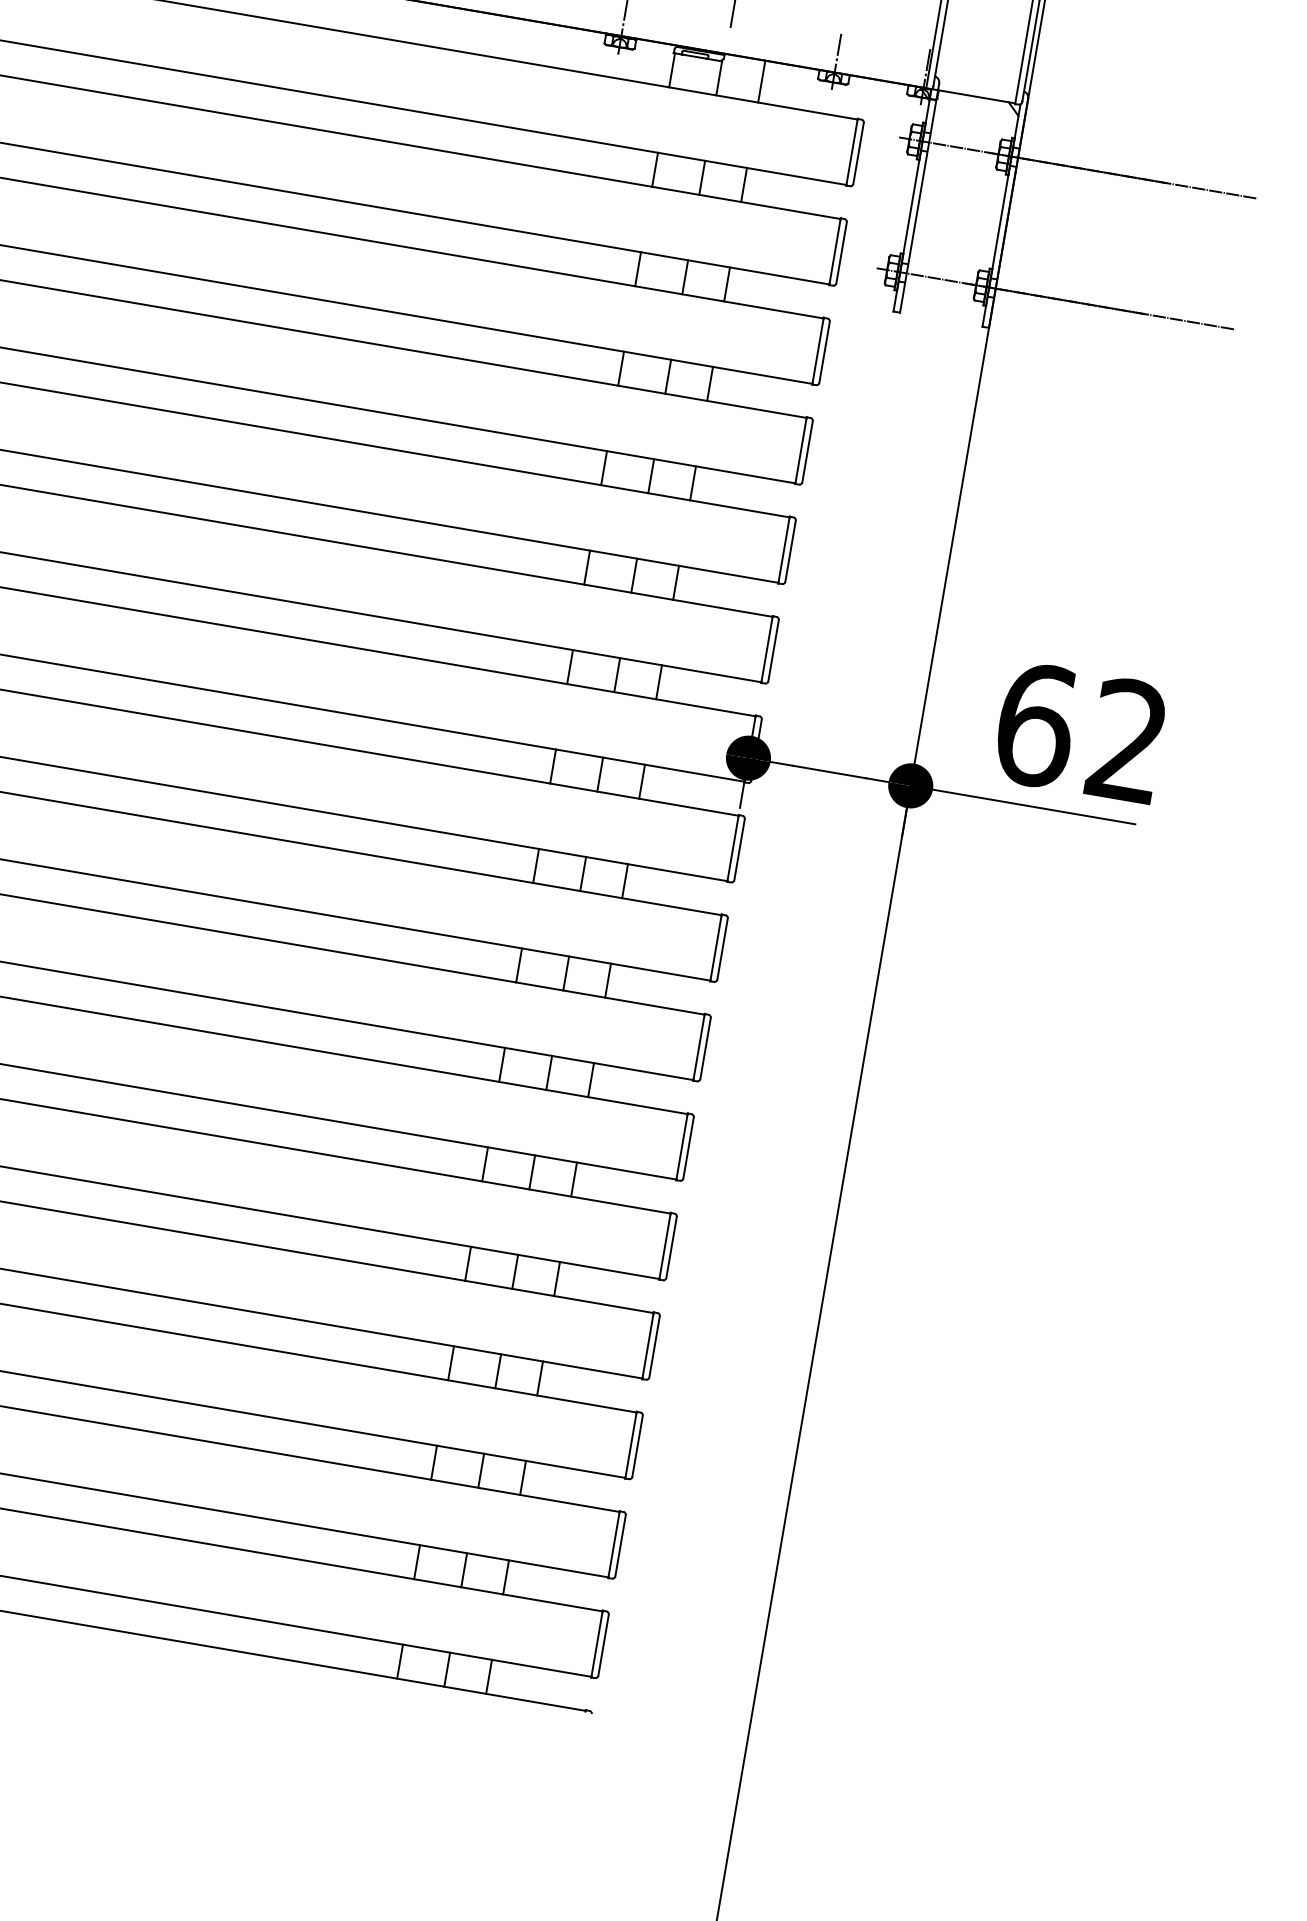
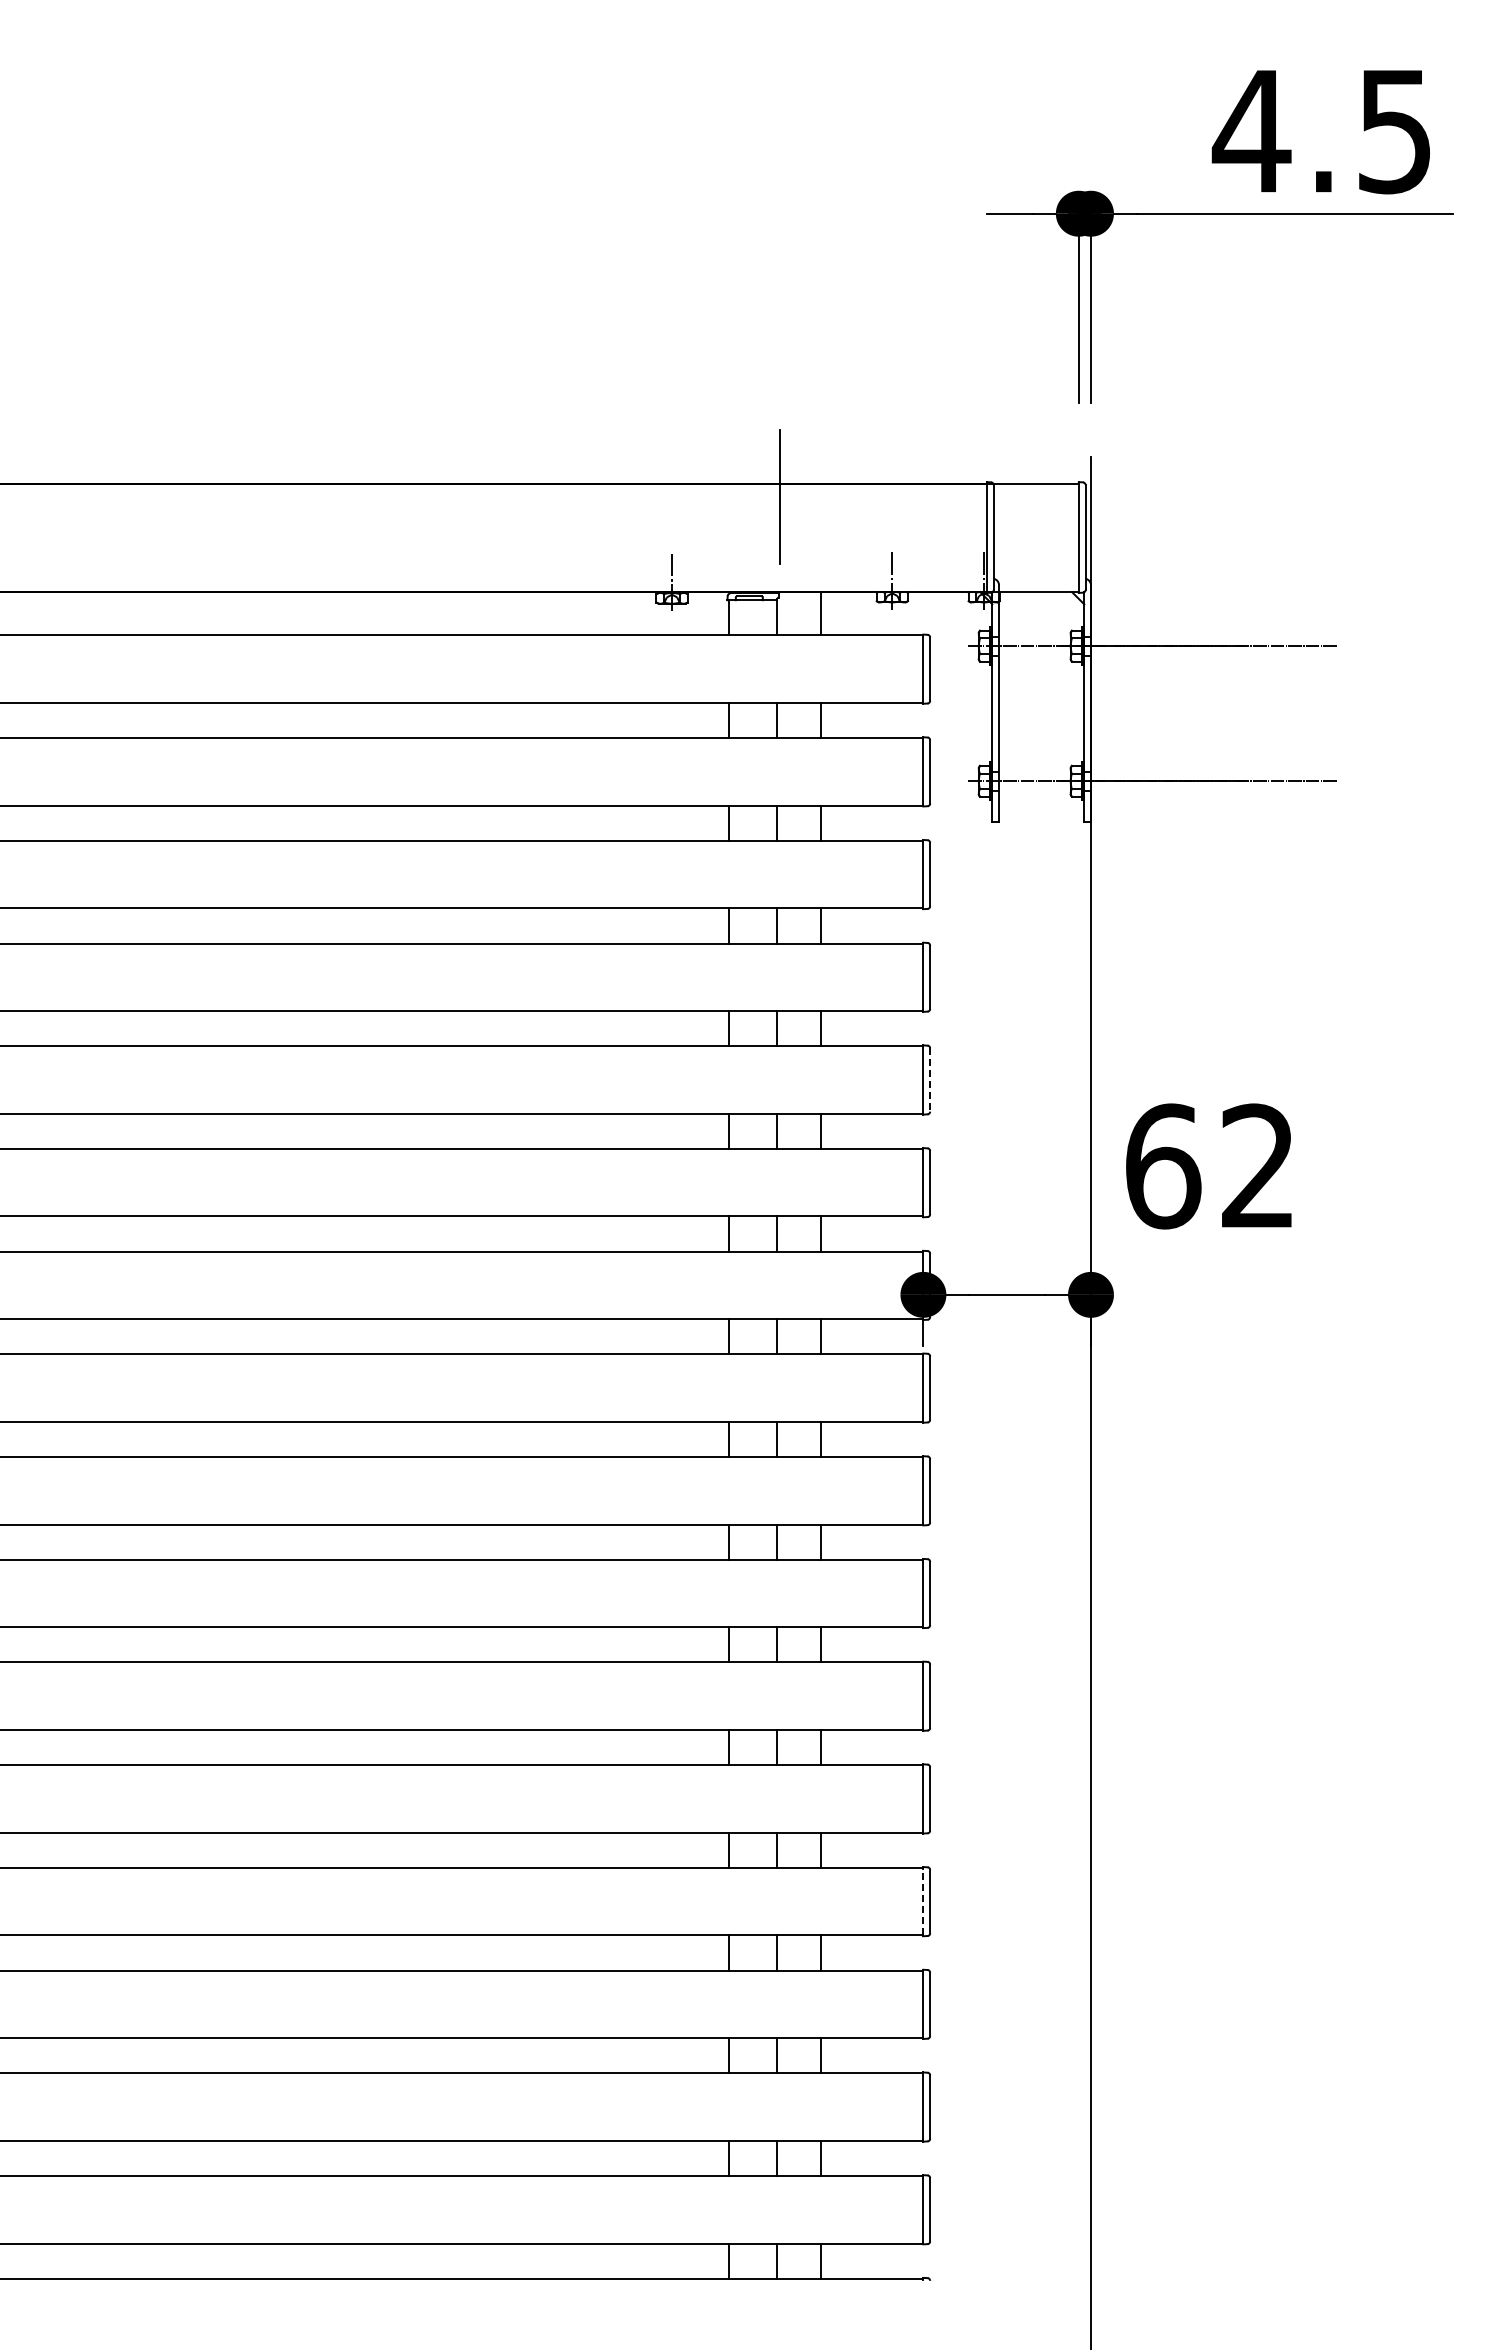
line: (790, 551) -> (930, 1080), solid -> dashed
text: (1079, 732) -> (1208, 1166), moved
line: (1022, 804) -> (1206, 1294), removed
line: (648, 1345) -> (923, 1901), solid -> dashed

